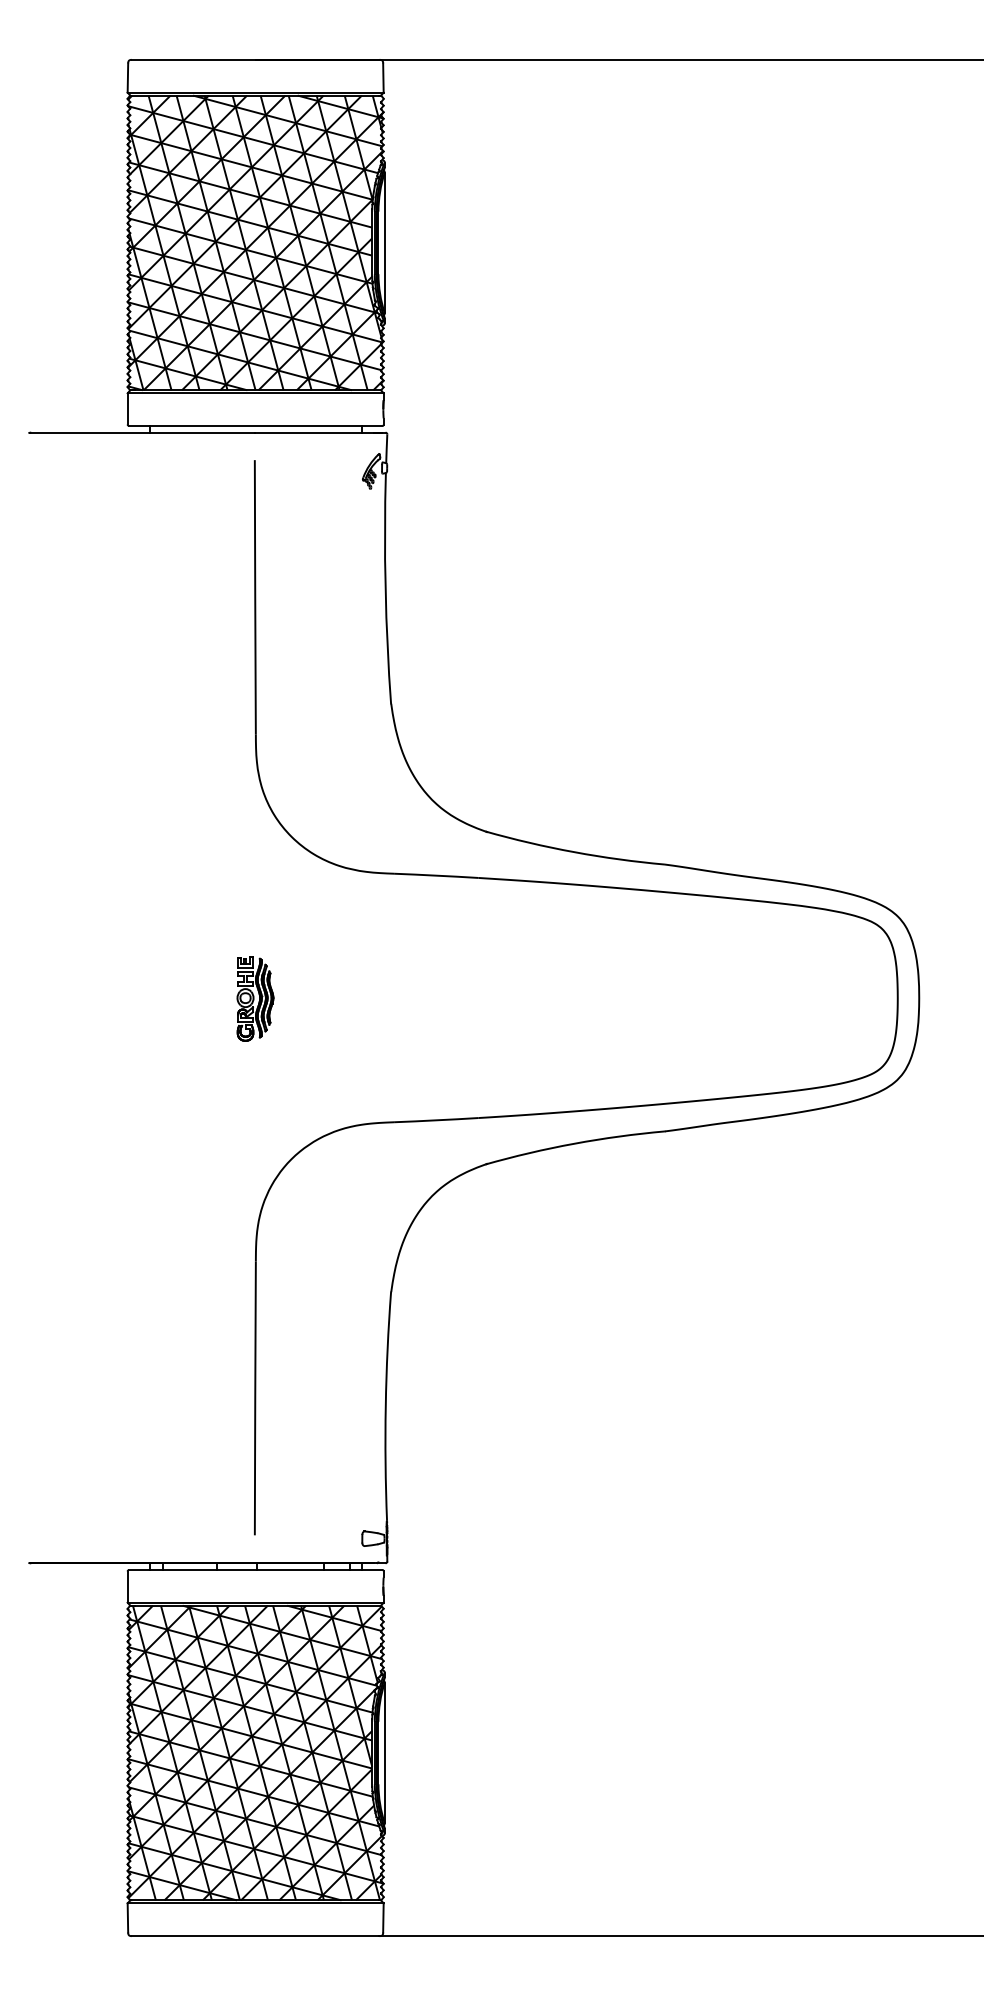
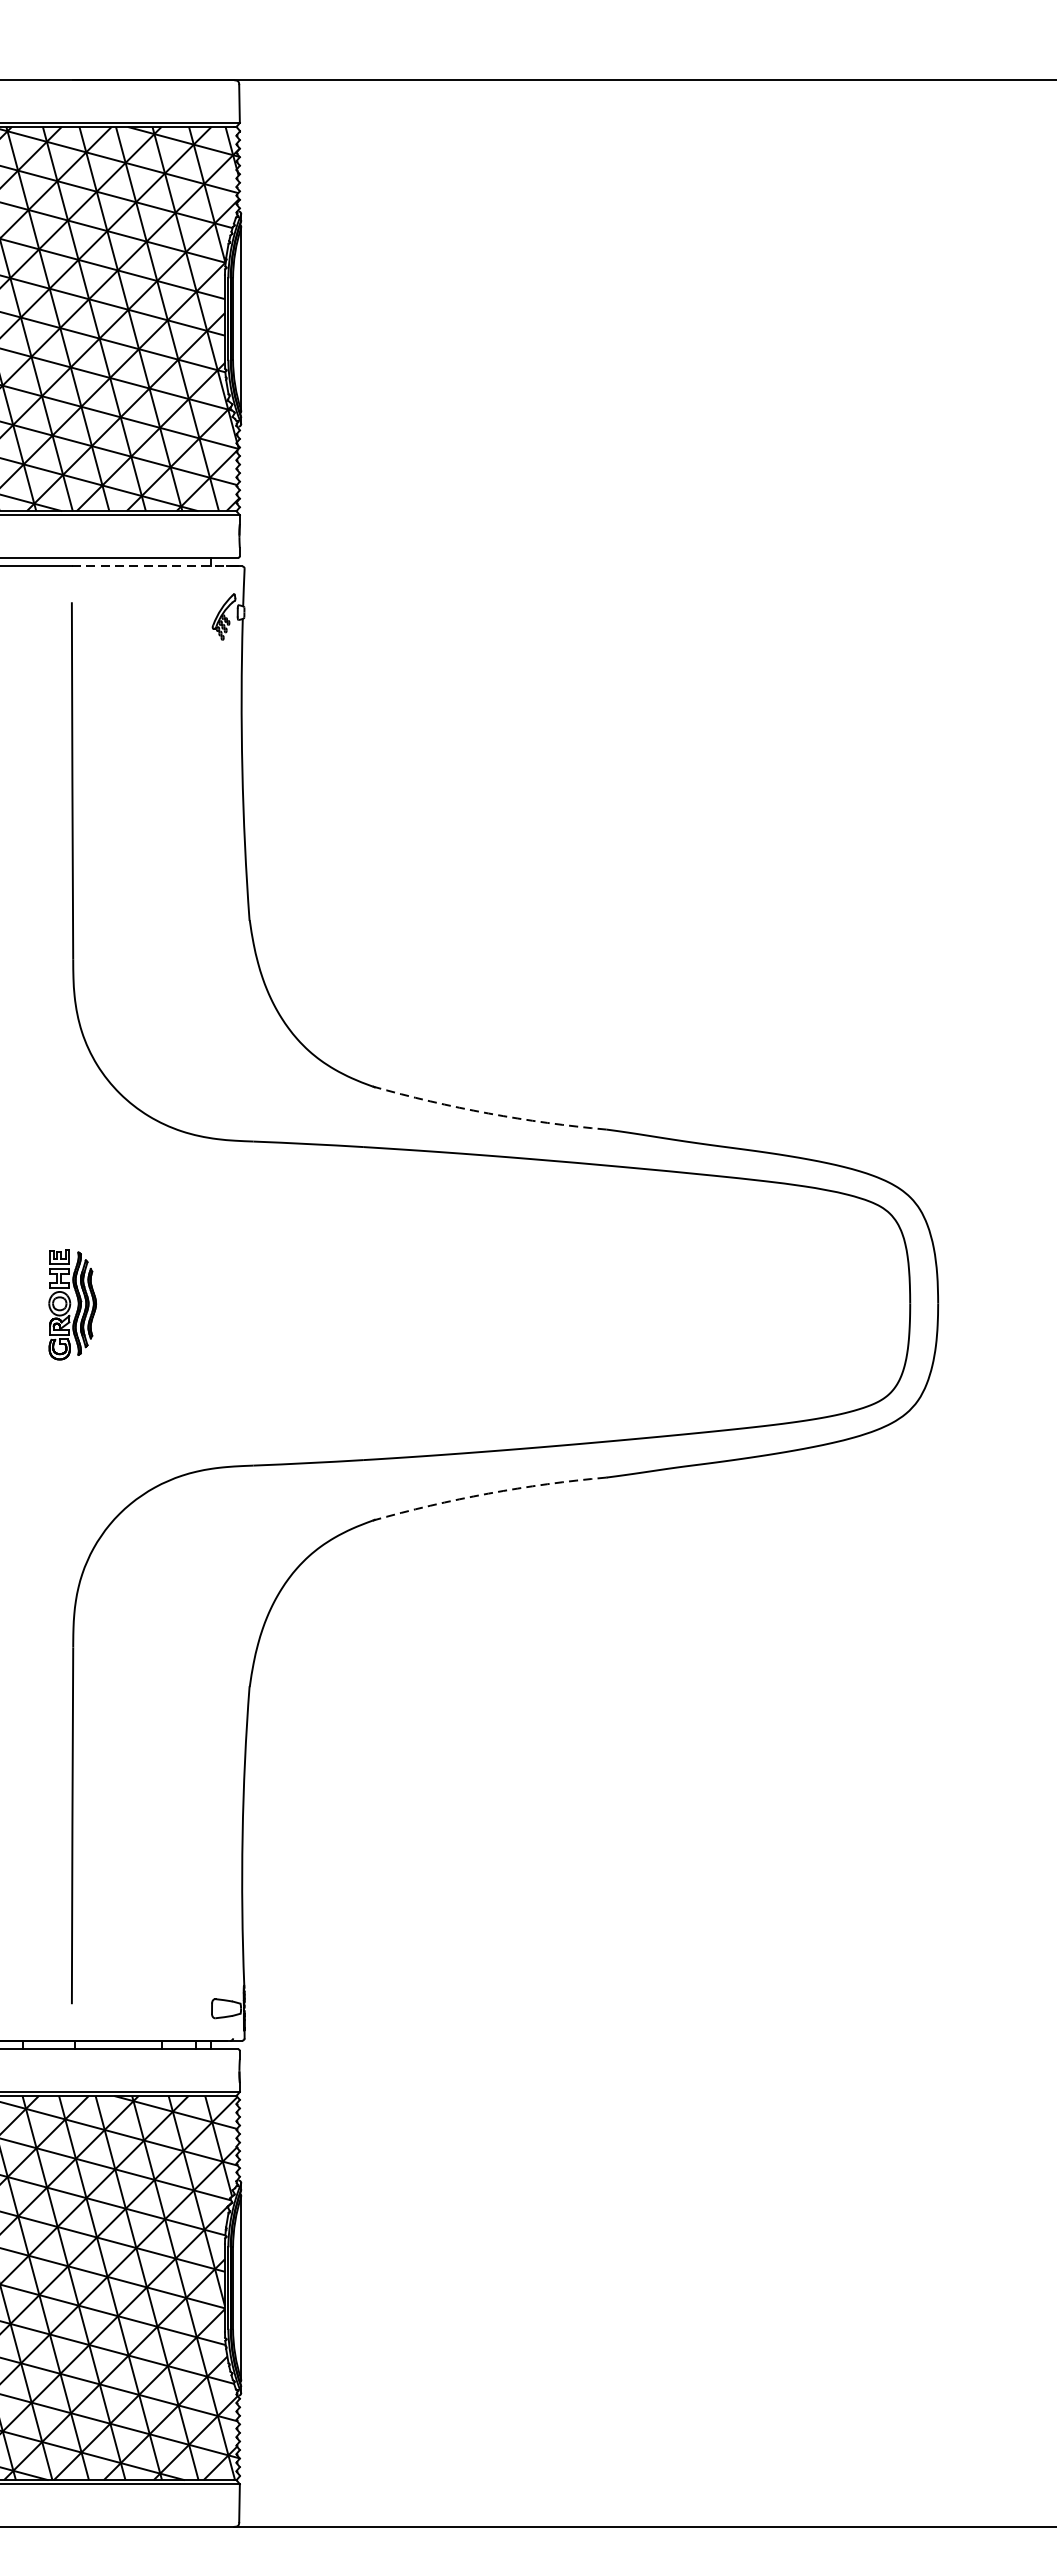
line: (316, 432) -> (152, 566), solid -> dashed
arc: (574, 852) -> (488, 1113), solid -> dashed
arc: (574, 1143) -> (488, 1493), solid -> dashed

